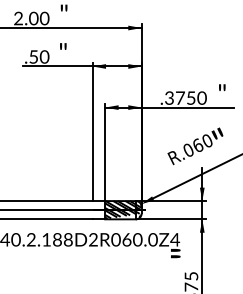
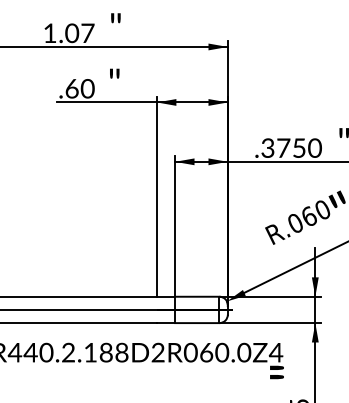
text: (31, 18) -> (68, 33), 2.00 -> 1.07
text: (33, 56) -> (71, 88), .50 -> .60
hatch: (123, 210) -> (201, 310), removed

